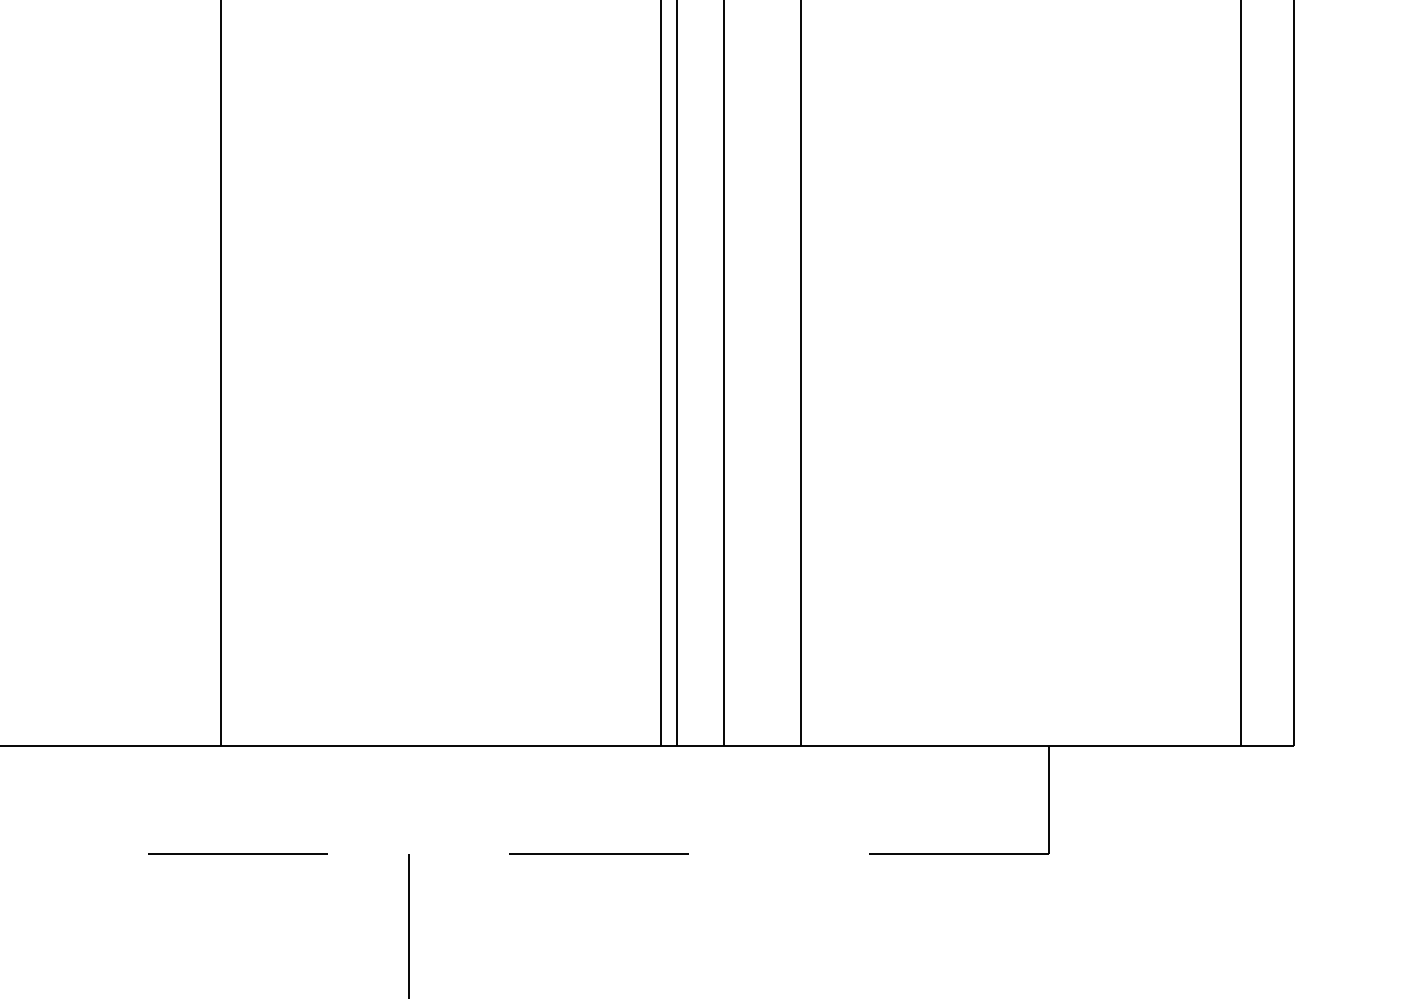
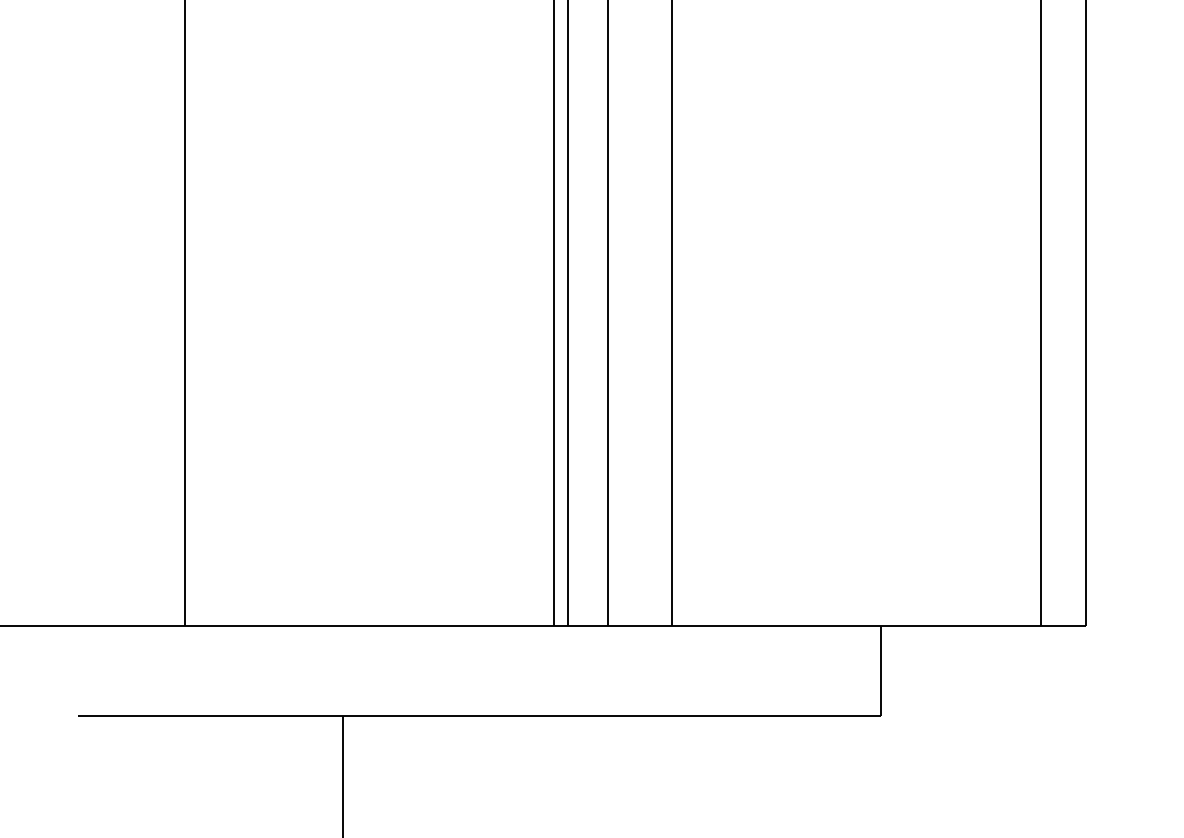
line: (571, 853) -> (479, 716), dashed -> solid

